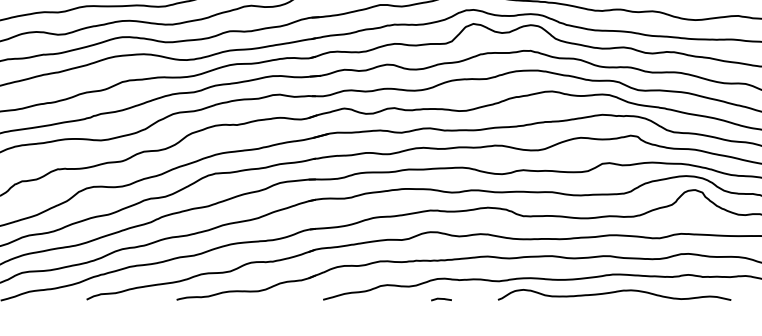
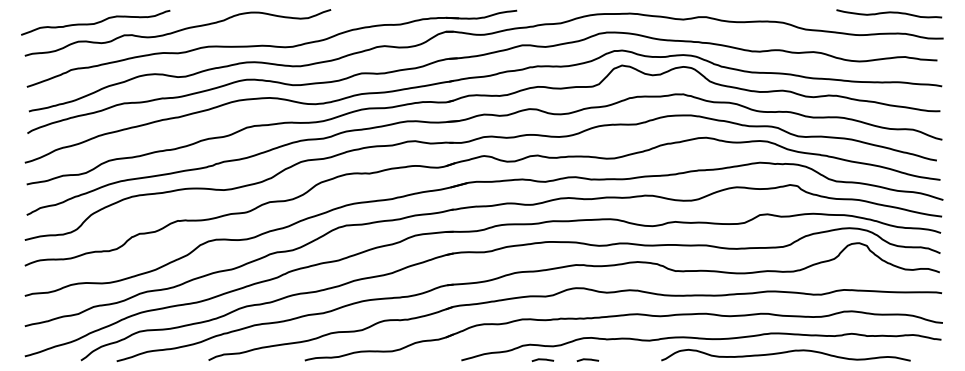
curve: (614, 293) -> (785, 353), moved
line: (398, 298) -> (542, 359), added

